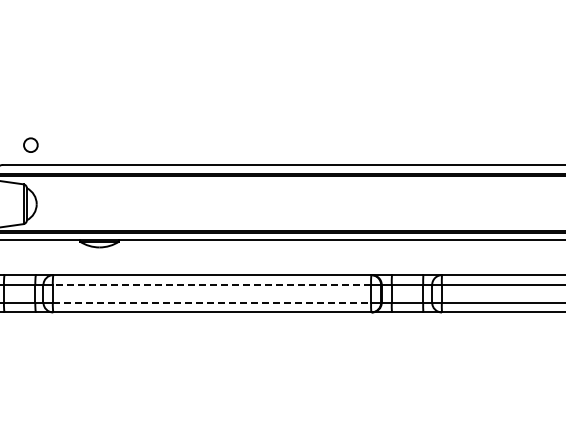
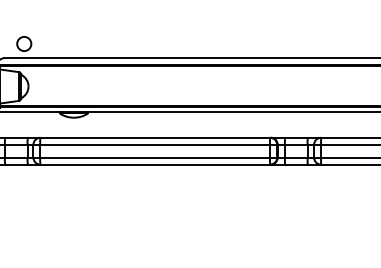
circle: (30, 144) -> (24, 43), size x1.43
line: (211, 284) -> (154, 144), dashed -> solid
line: (212, 302) -> (155, 157), dashed -> solid

